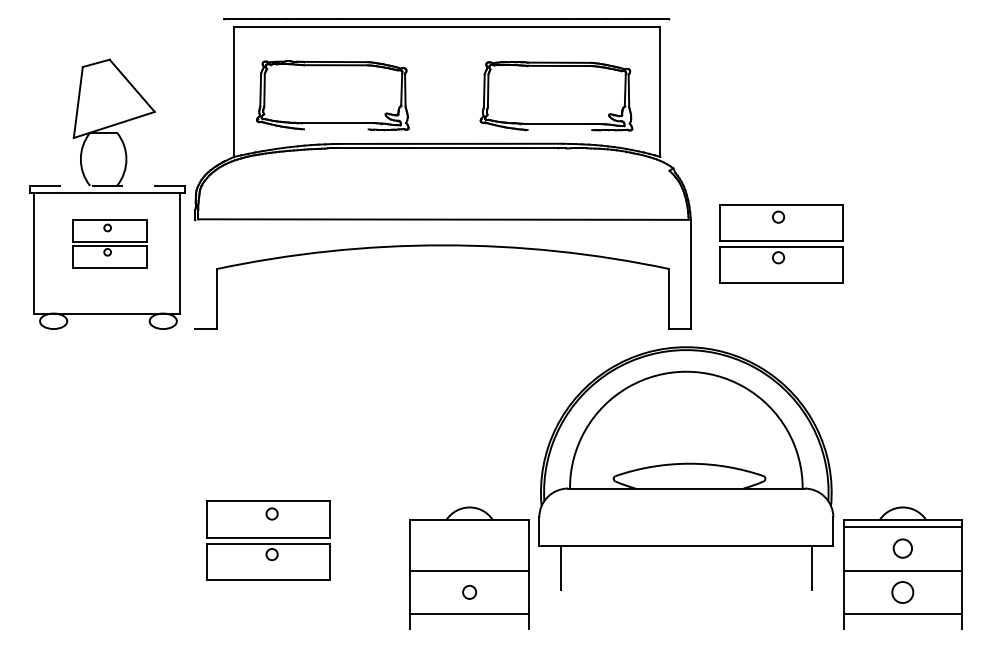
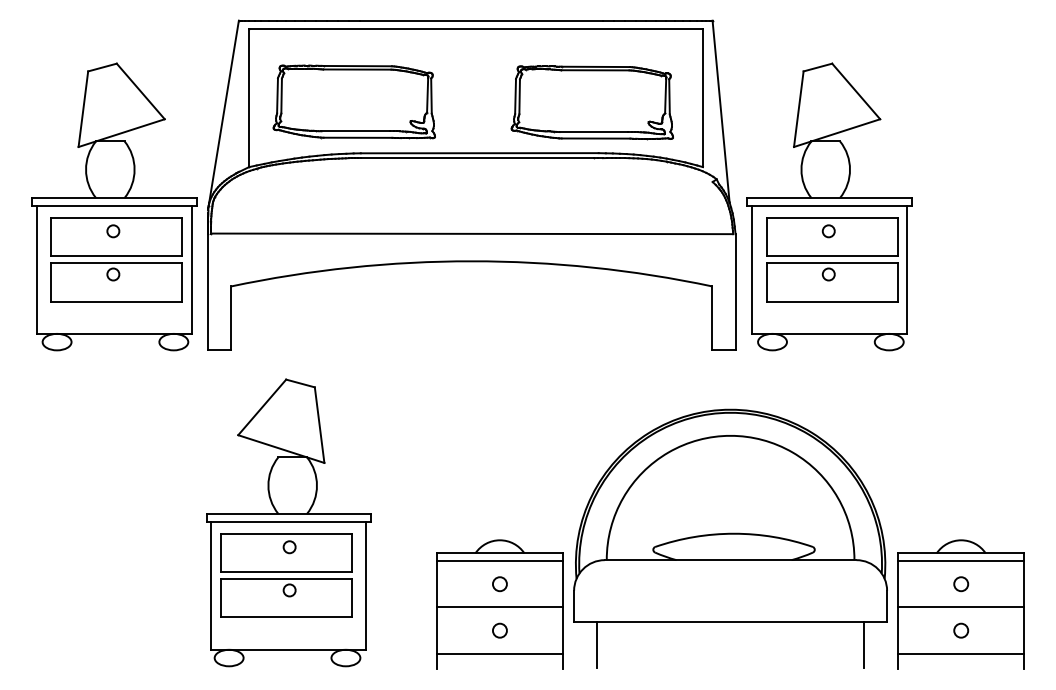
line: (676, 104) -> (720, 111), added
line: (209, 106) -> (223, 113), added
line: (335, 129) -> (357, 137), added
line: (559, 130) -> (595, 138), added
line: (107, 185) -> (114, 197), dashed -> solid
part: (779, 193) -> (829, 206), added
part: (109, 243) -> (116, 259), size x1.67
line: (195, 274) -> (208, 292), added
part: (686, 468) -> (730, 538), moved
part: (271, 490) -> (288, 522), added
line: (469, 526) -> (499, 560), added
circle: (469, 548) -> (499, 584), added
circle: (903, 548) -> (961, 584), size x0.71
circle: (903, 592) -> (961, 630), size x0.62

